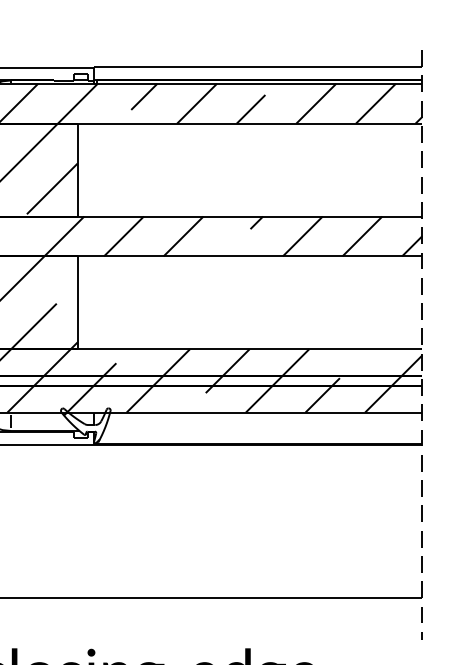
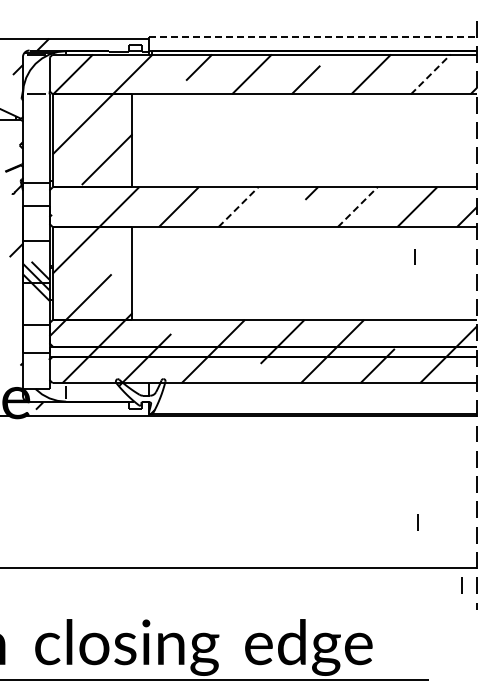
line: (258, 66) -> (313, 37), solid -> dashed
line: (376, 103) -> (431, 74), solid -> dashed
line: (183, 235) -> (238, 206), solid -> dashed
line: (303, 235) -> (358, 206), solid -> dashed
line: (359, 285) -> (414, 256), added
line: (362, 551) -> (417, 522), added
line: (406, 614) -> (461, 585), added

